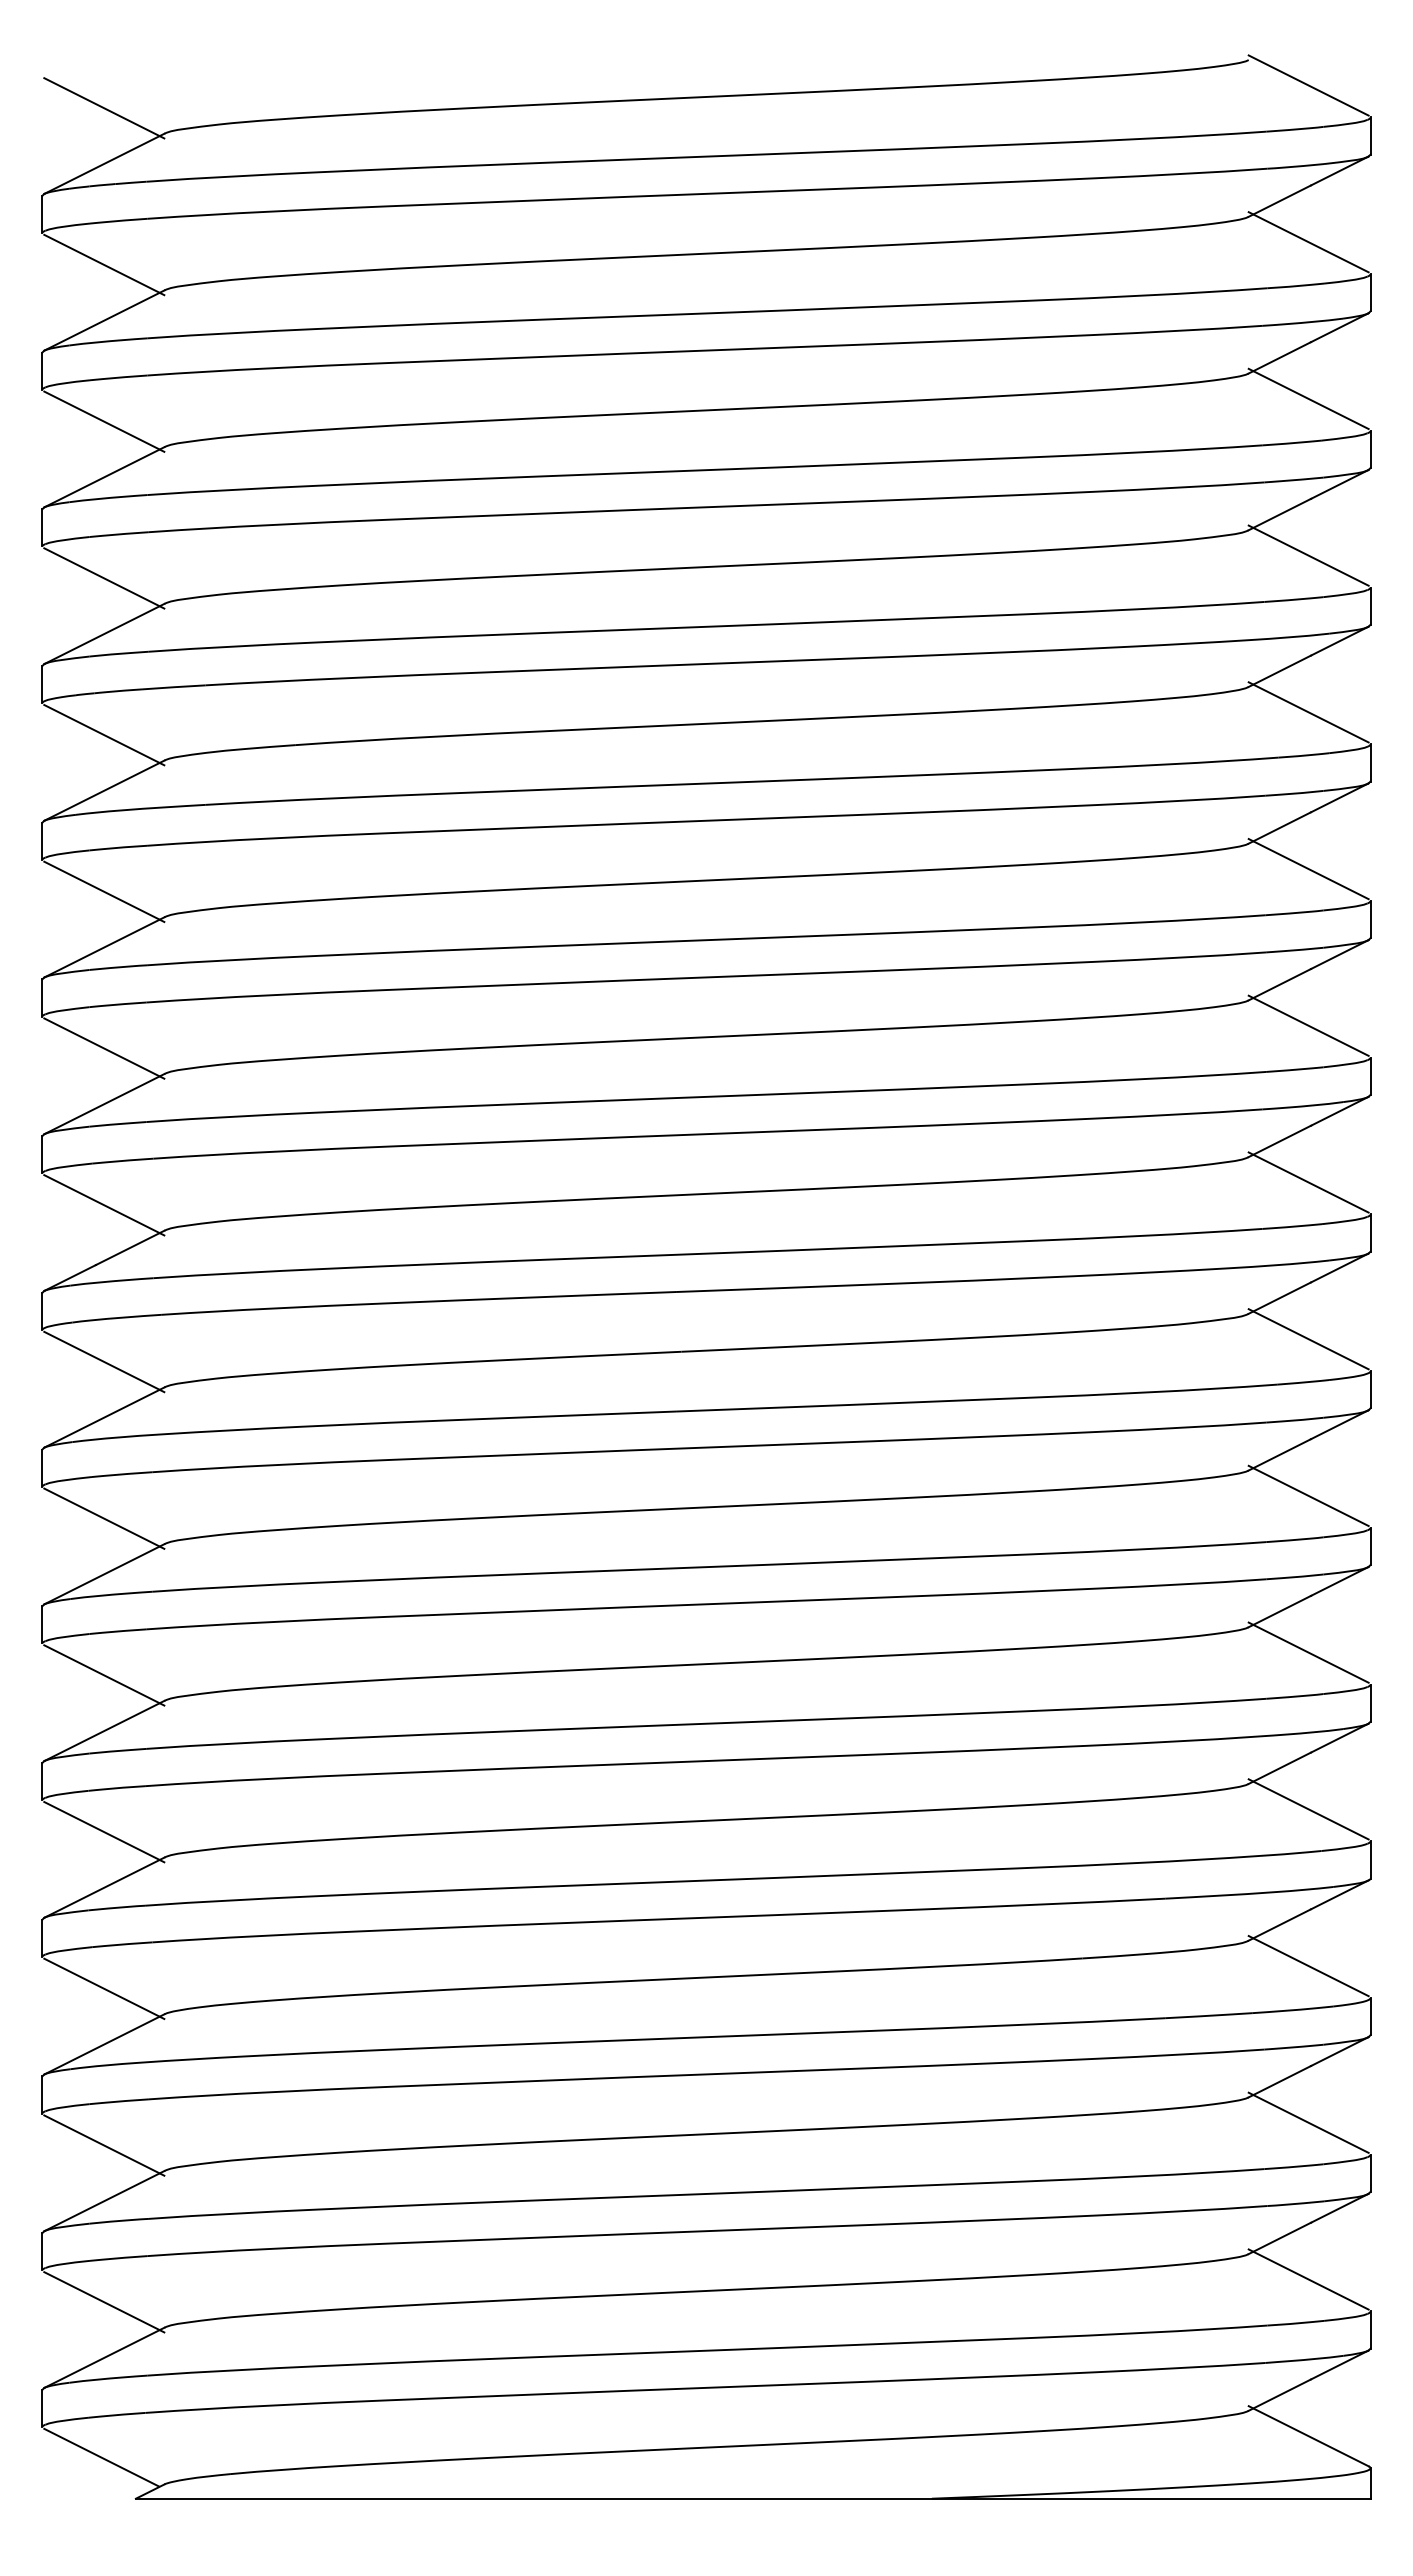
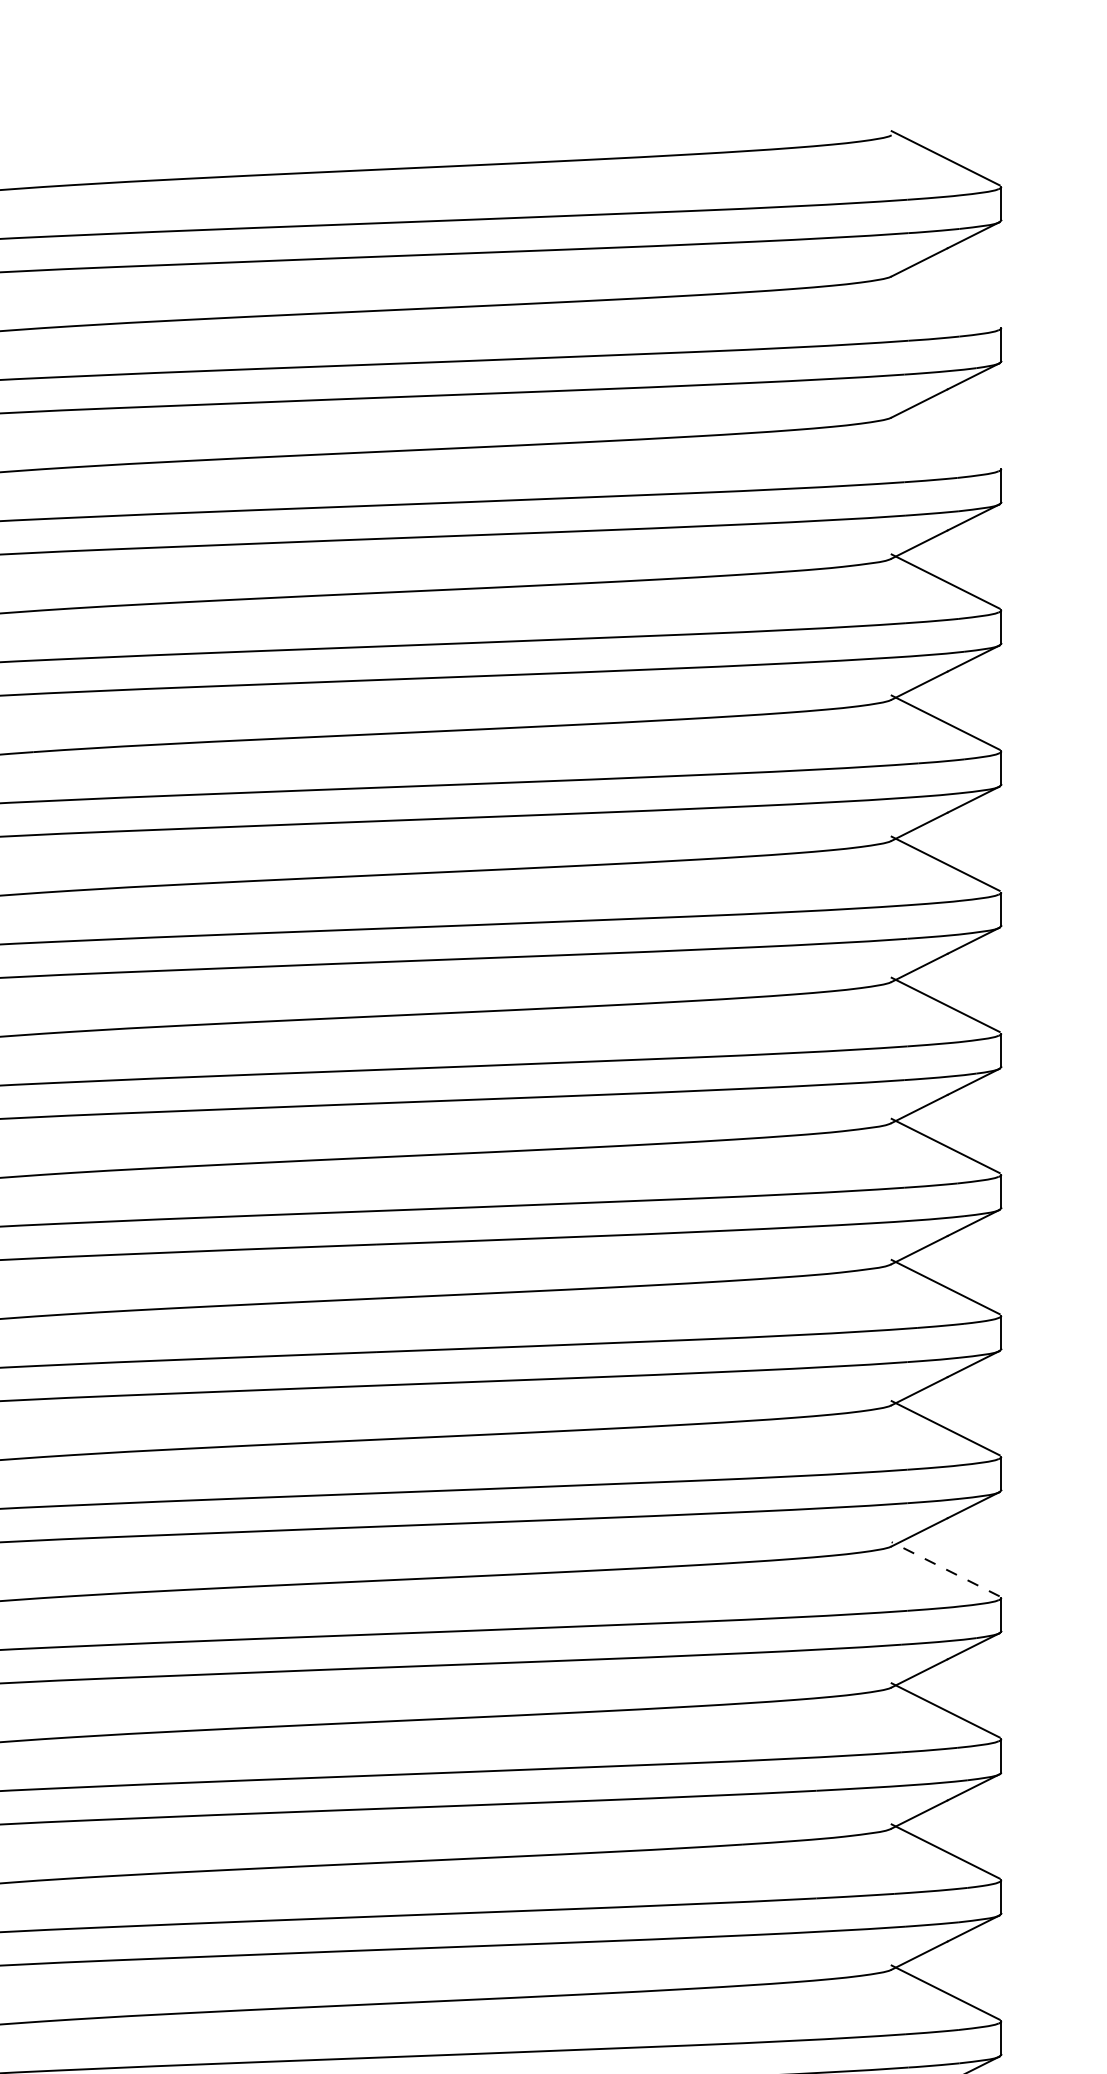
line: (1308, 242) -> (945, 299), removed
line: (1308, 398) -> (945, 440), removed
line: (1308, 1652) -> (945, 1569), solid -> dashed

